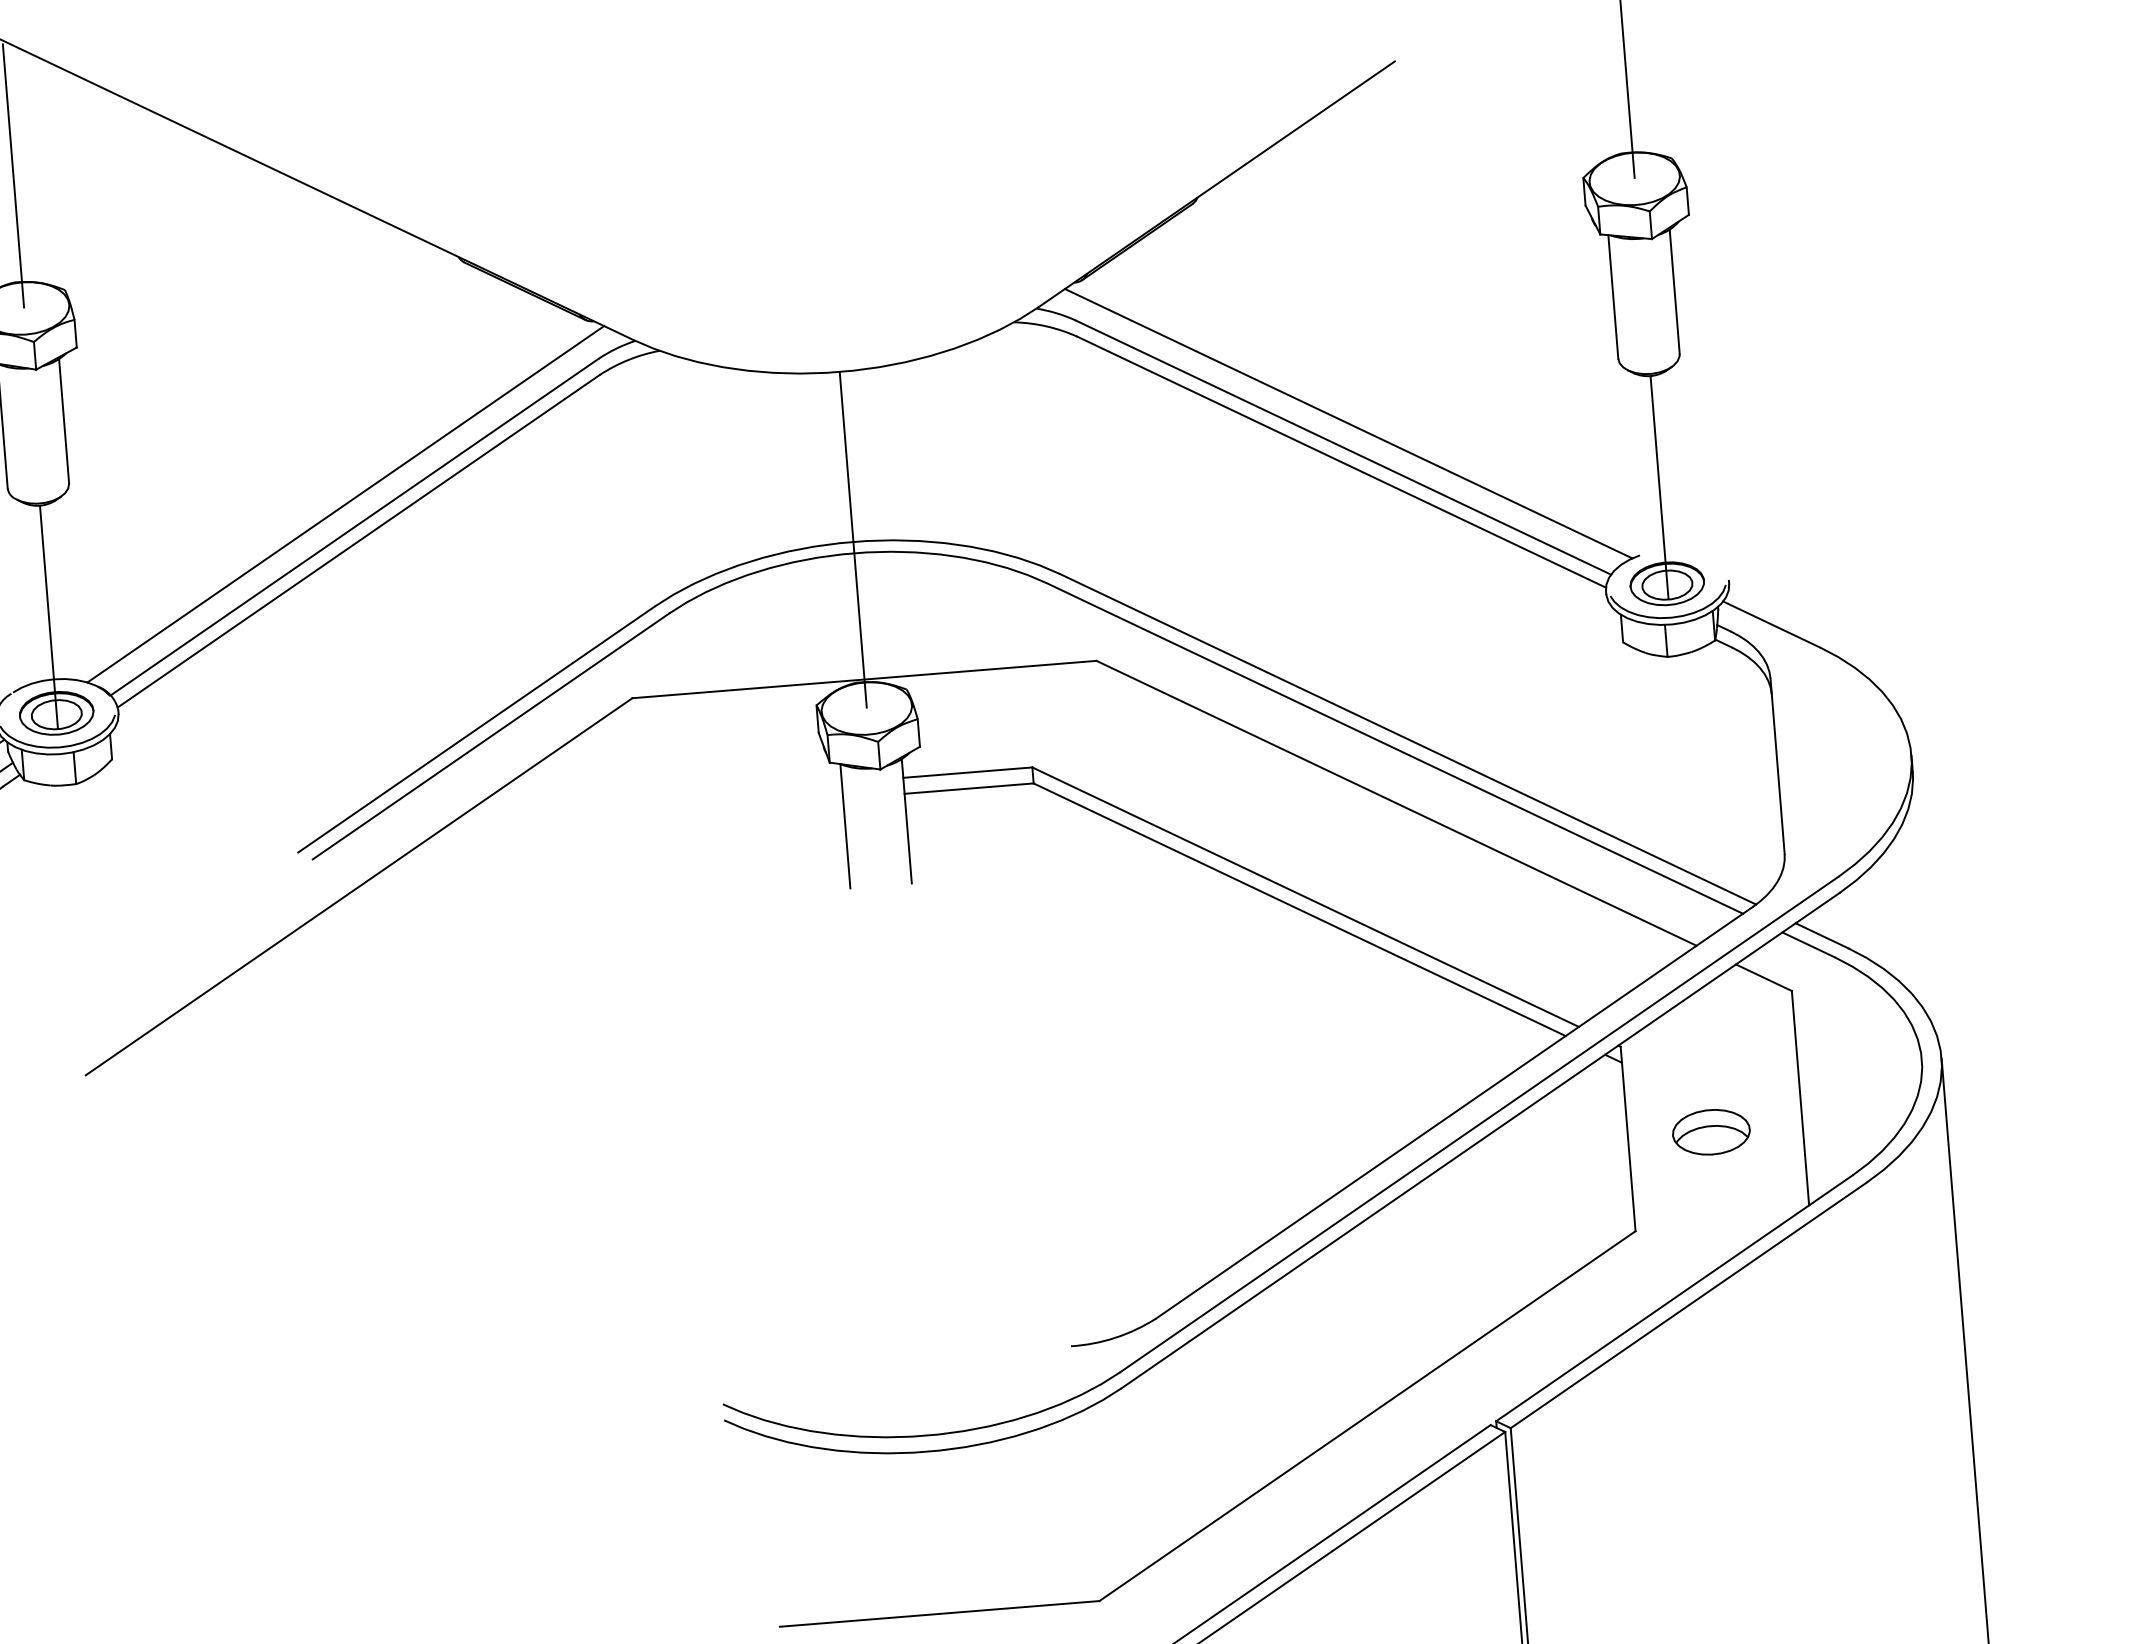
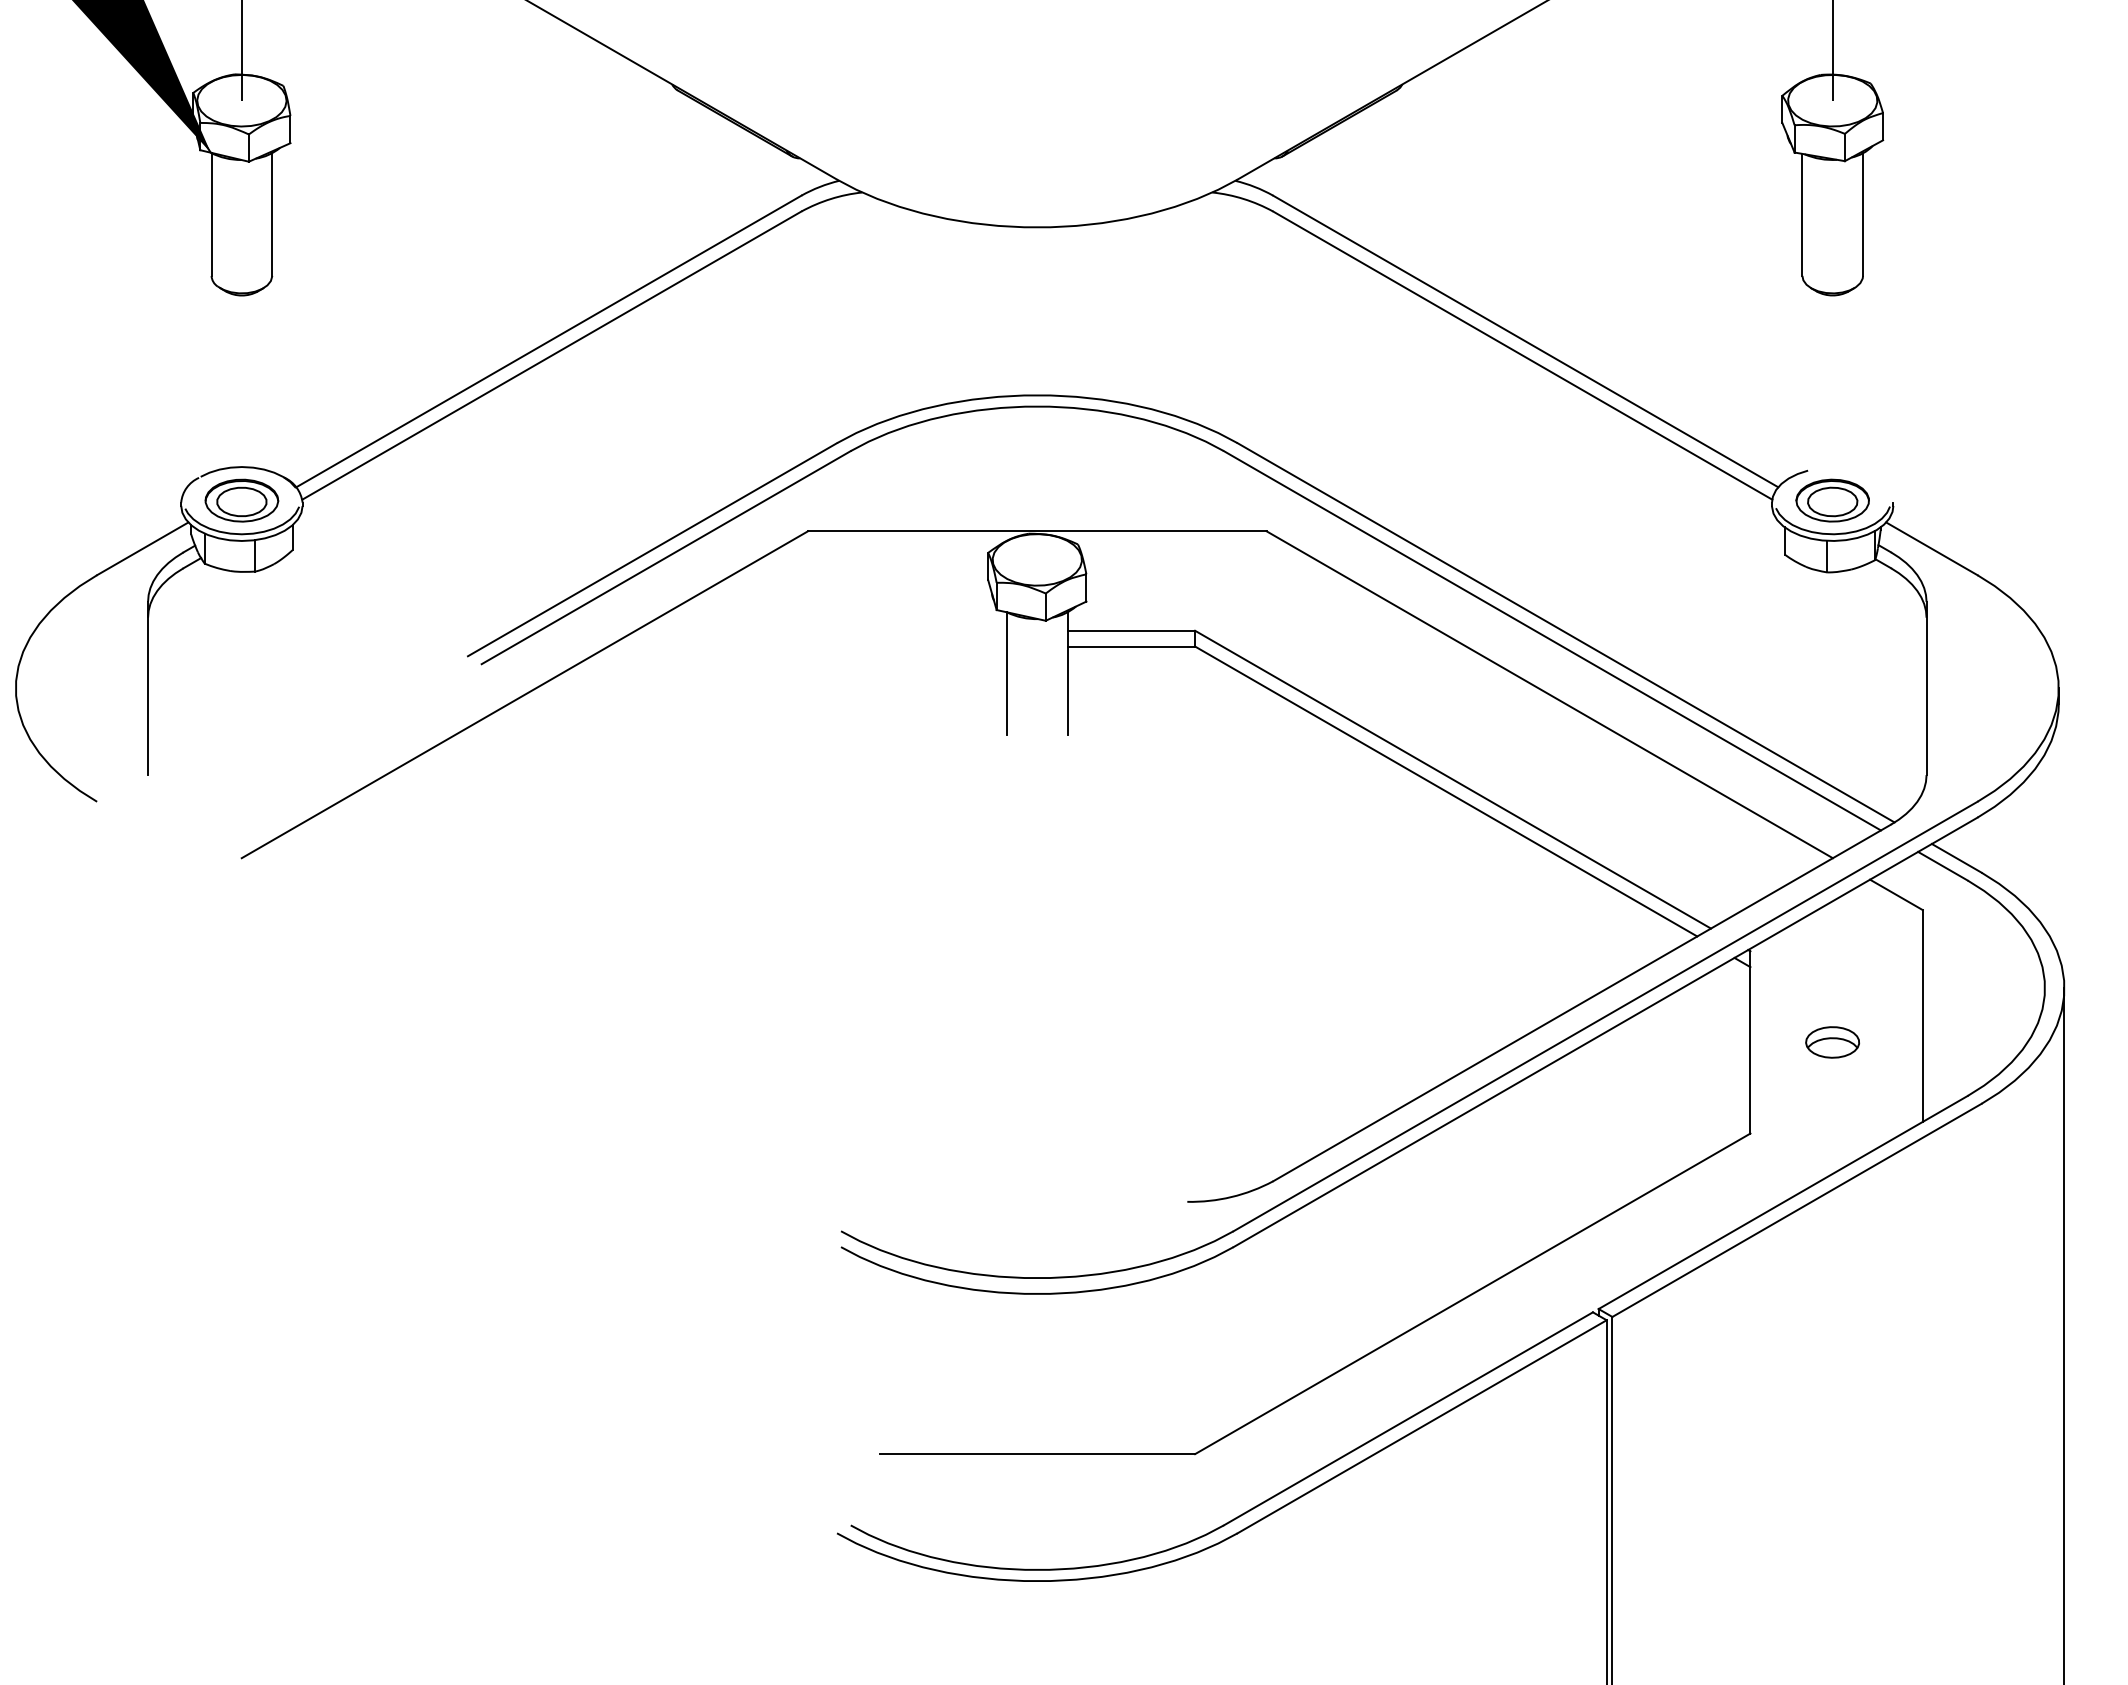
line: (1348, 422) -> (1532, 317), removed
line: (1659, 487) -> (1832, 405), removed
line: (345, 503) -> (541, 317), removed
line: (853, 540) -> (1037, 393), removed
line: (48, 617) -> (241, 405), removed
part: (1711, 1132) -> (1832, 1042), size x0.7

